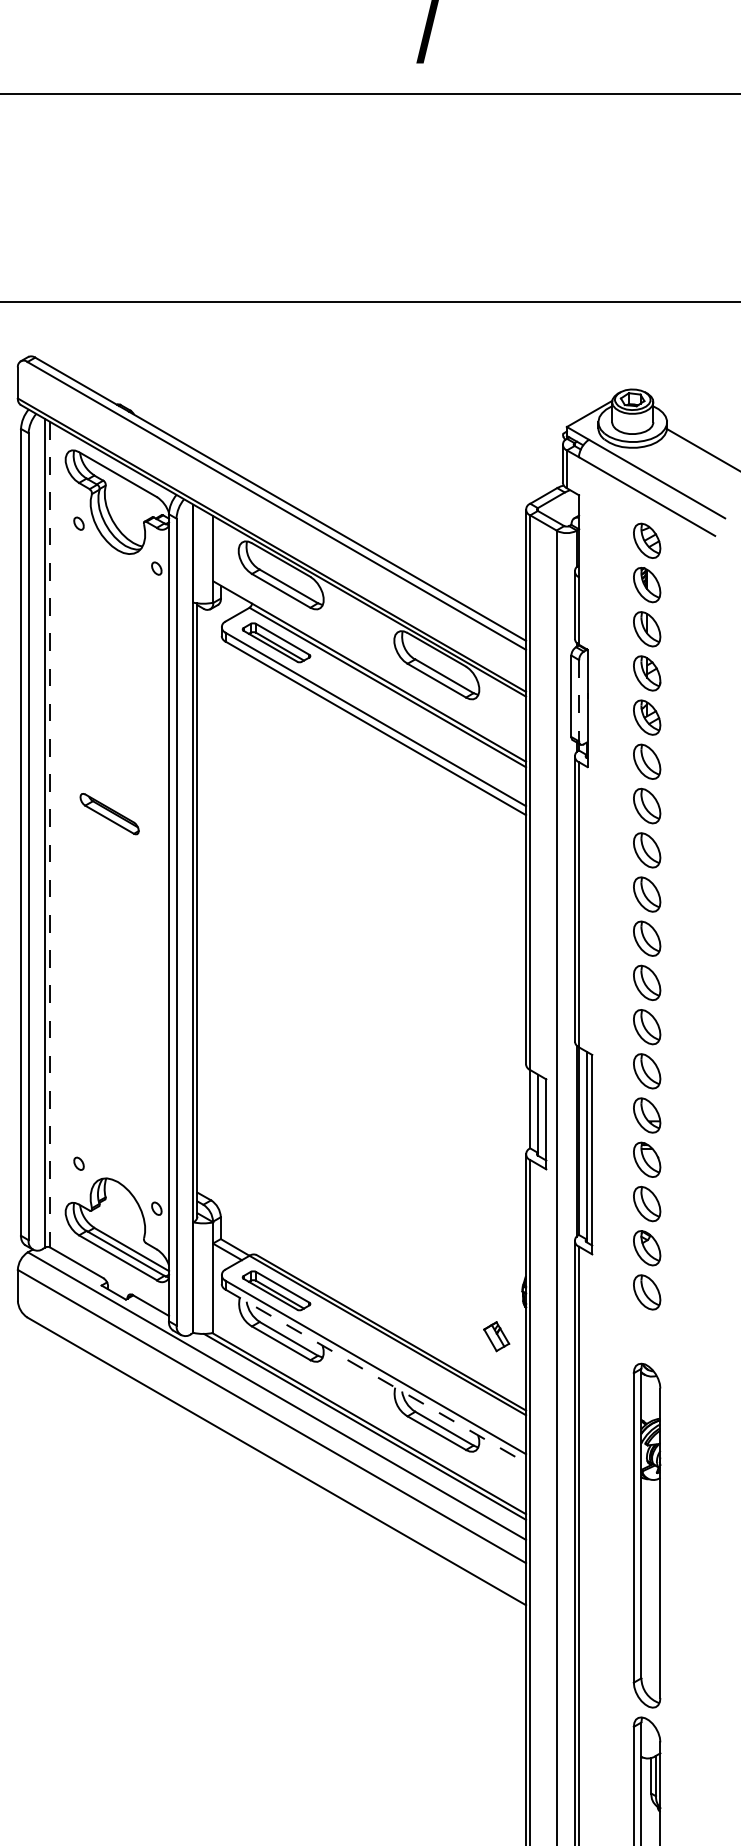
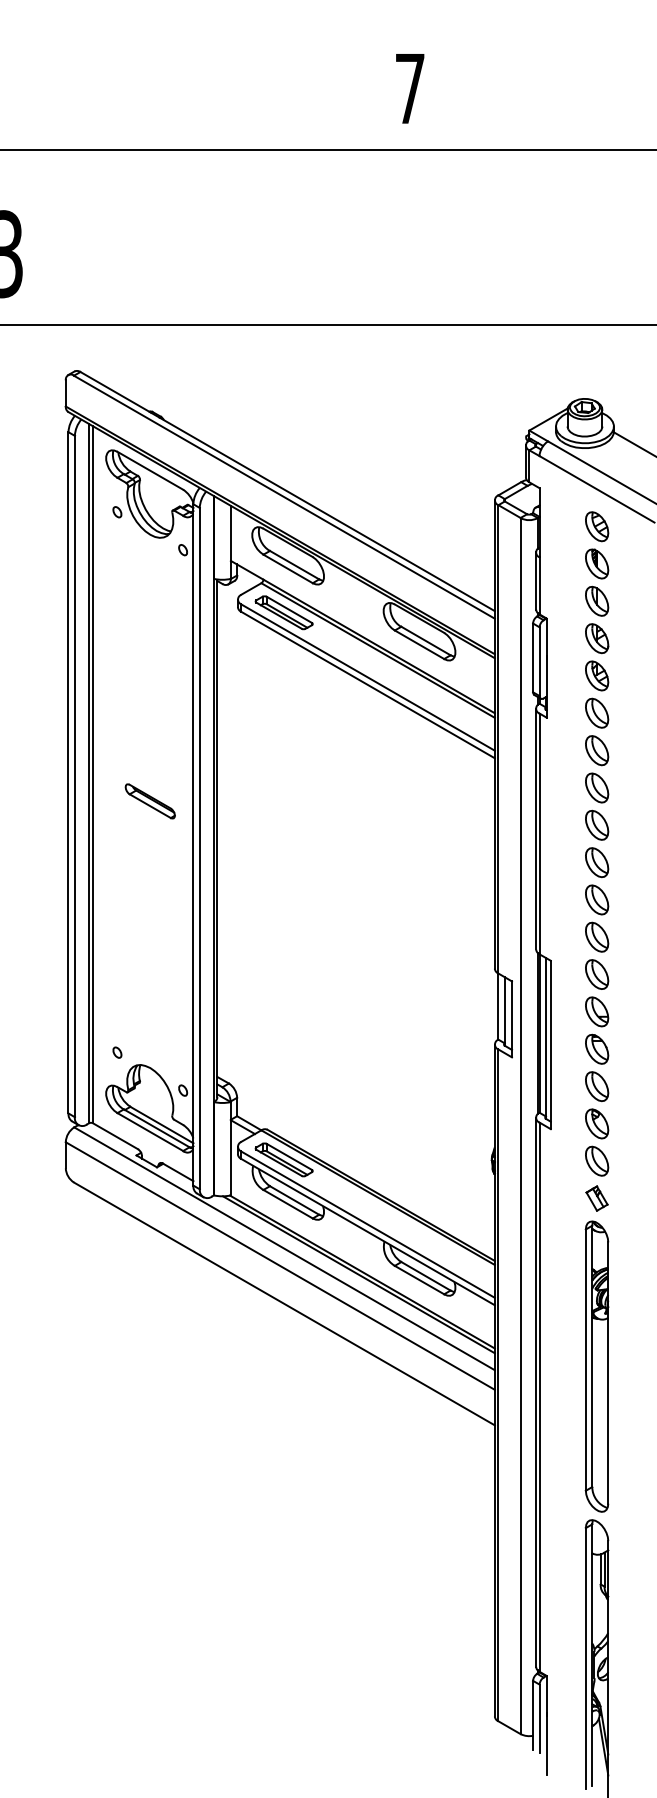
line: (578, 701) -> (539, 662), dashed -> solid
part: (108, 814) -> (149, 801), moved
line: (50, 835) -> (93, 775), dashed -> solid
part: (496, 1336) -> (596, 1198), moved
line: (376, 1376) -> (368, 1232), dashed -> solid

